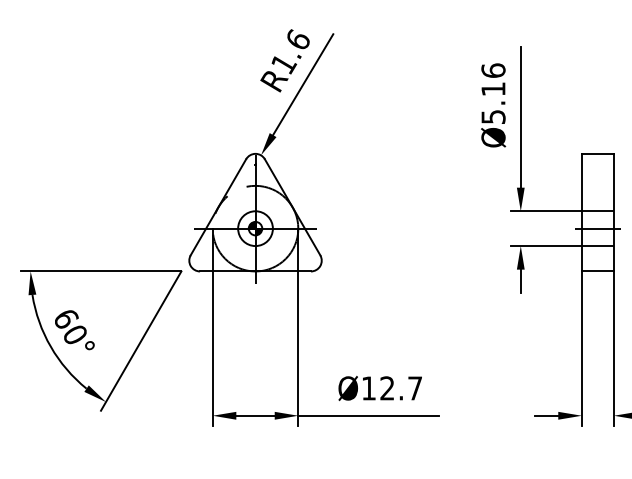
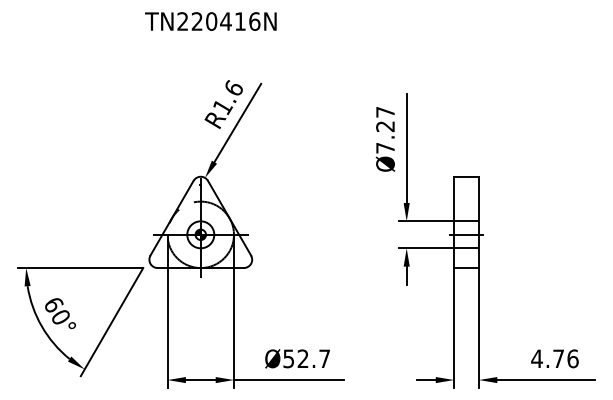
text: (493, 92) -> (385, 129), Ø5.16 -> Ø7.27
text: (368, 387) -> (288, 358), Ø12.7 -> Ø52.7

